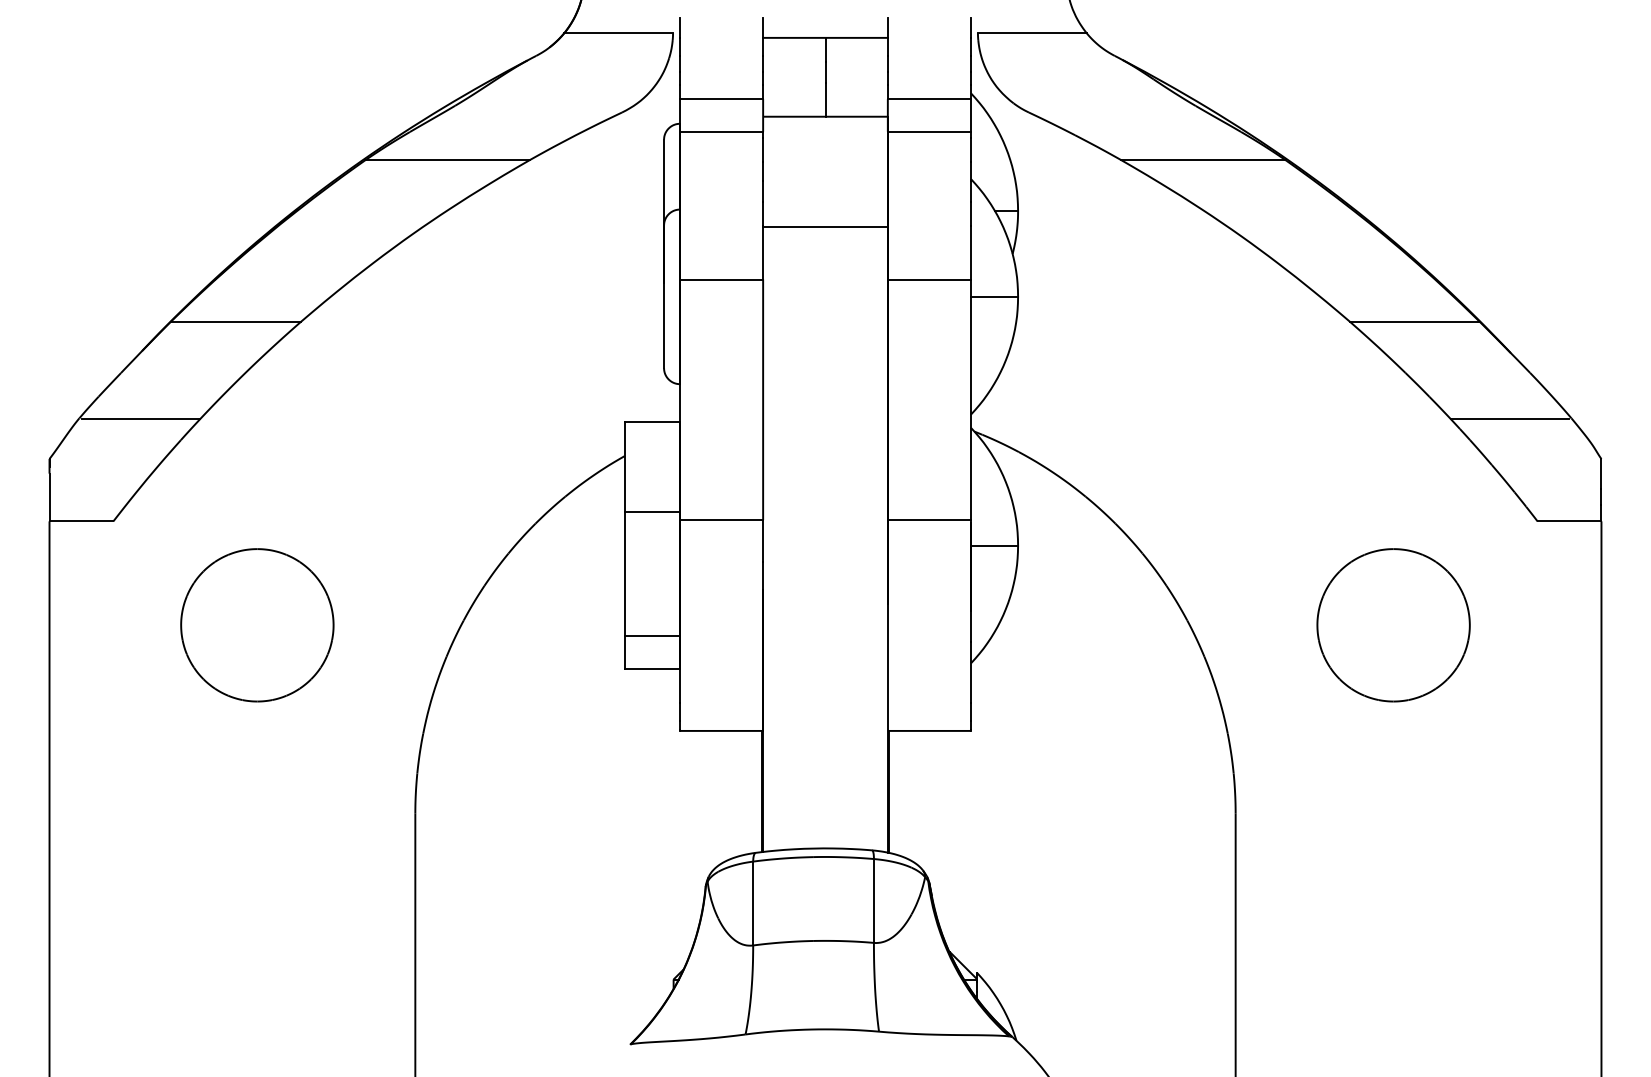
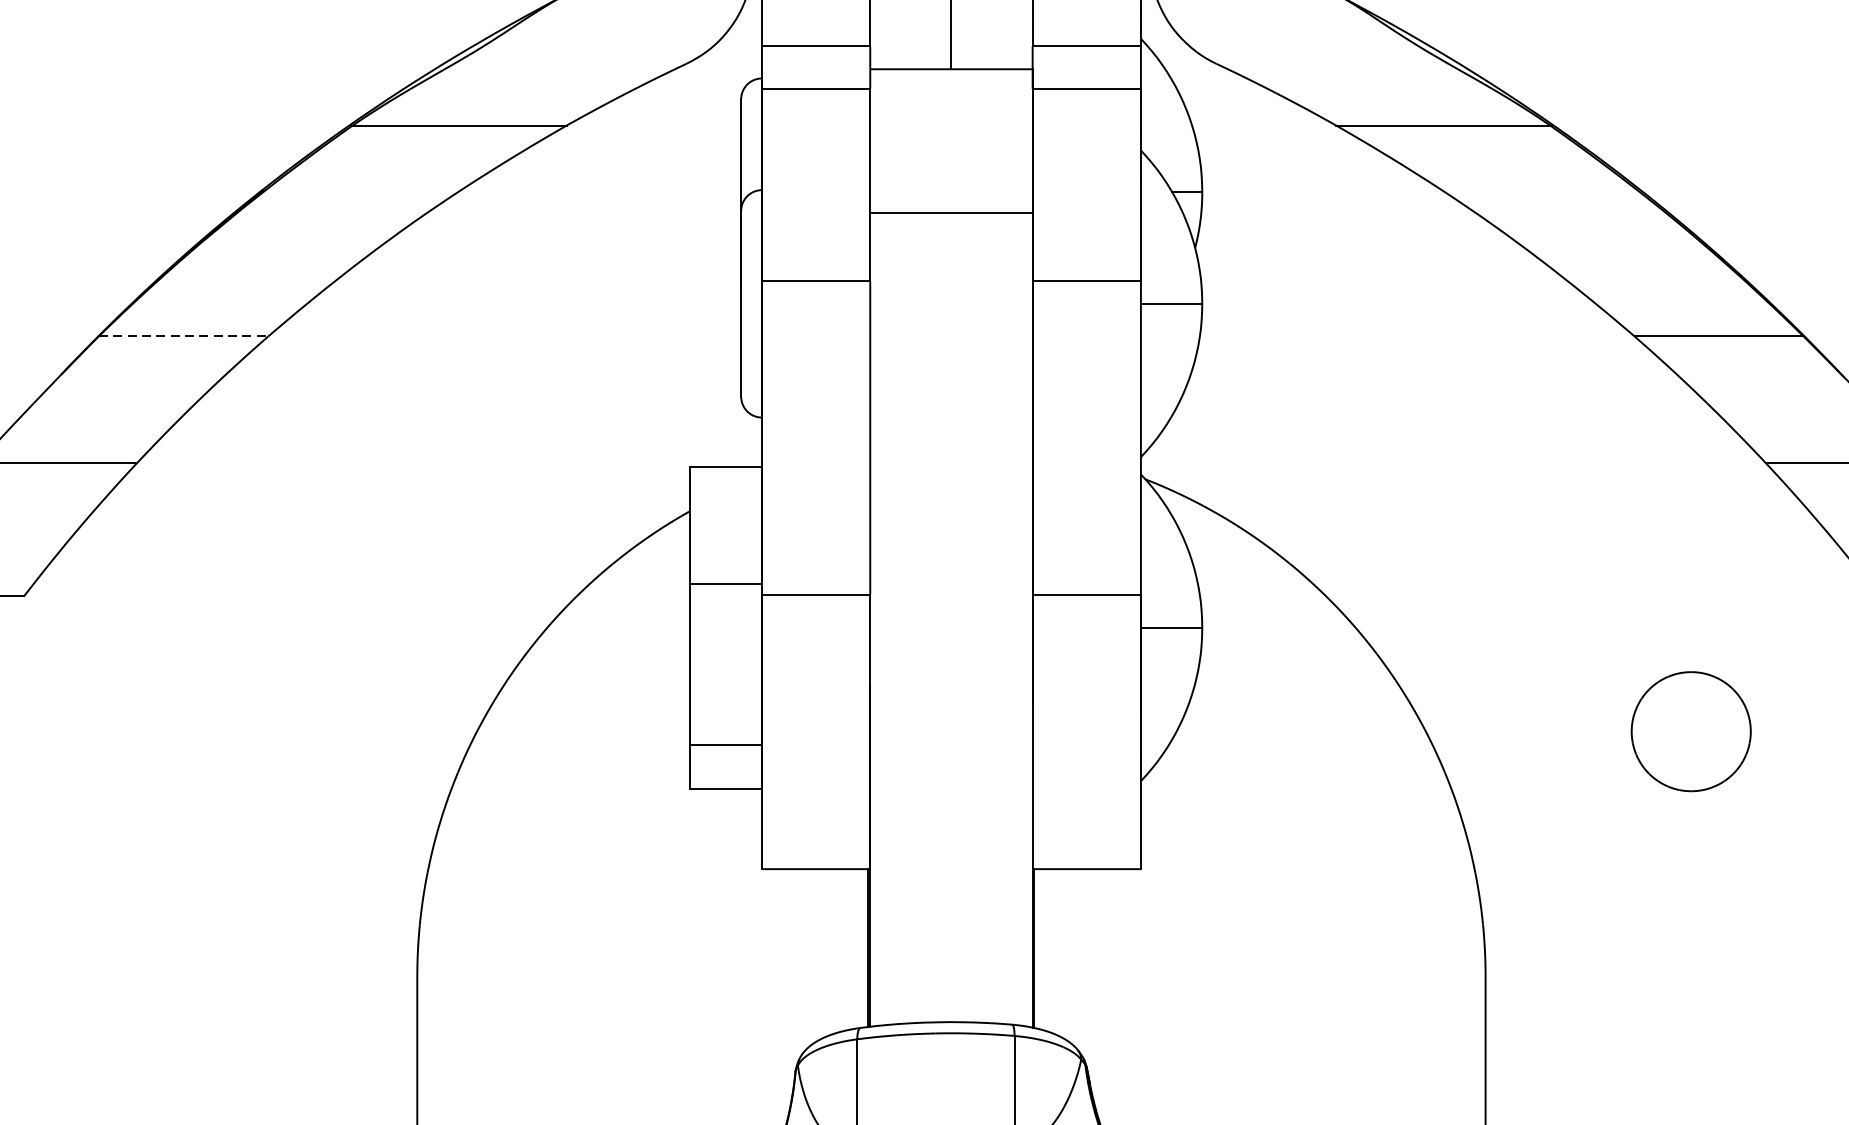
line: (236, 321) -> (184, 335), solid -> dashed
part: (257, 625) -> (211, 731), removed
part: (1393, 625) -> (1691, 731), size x0.6

